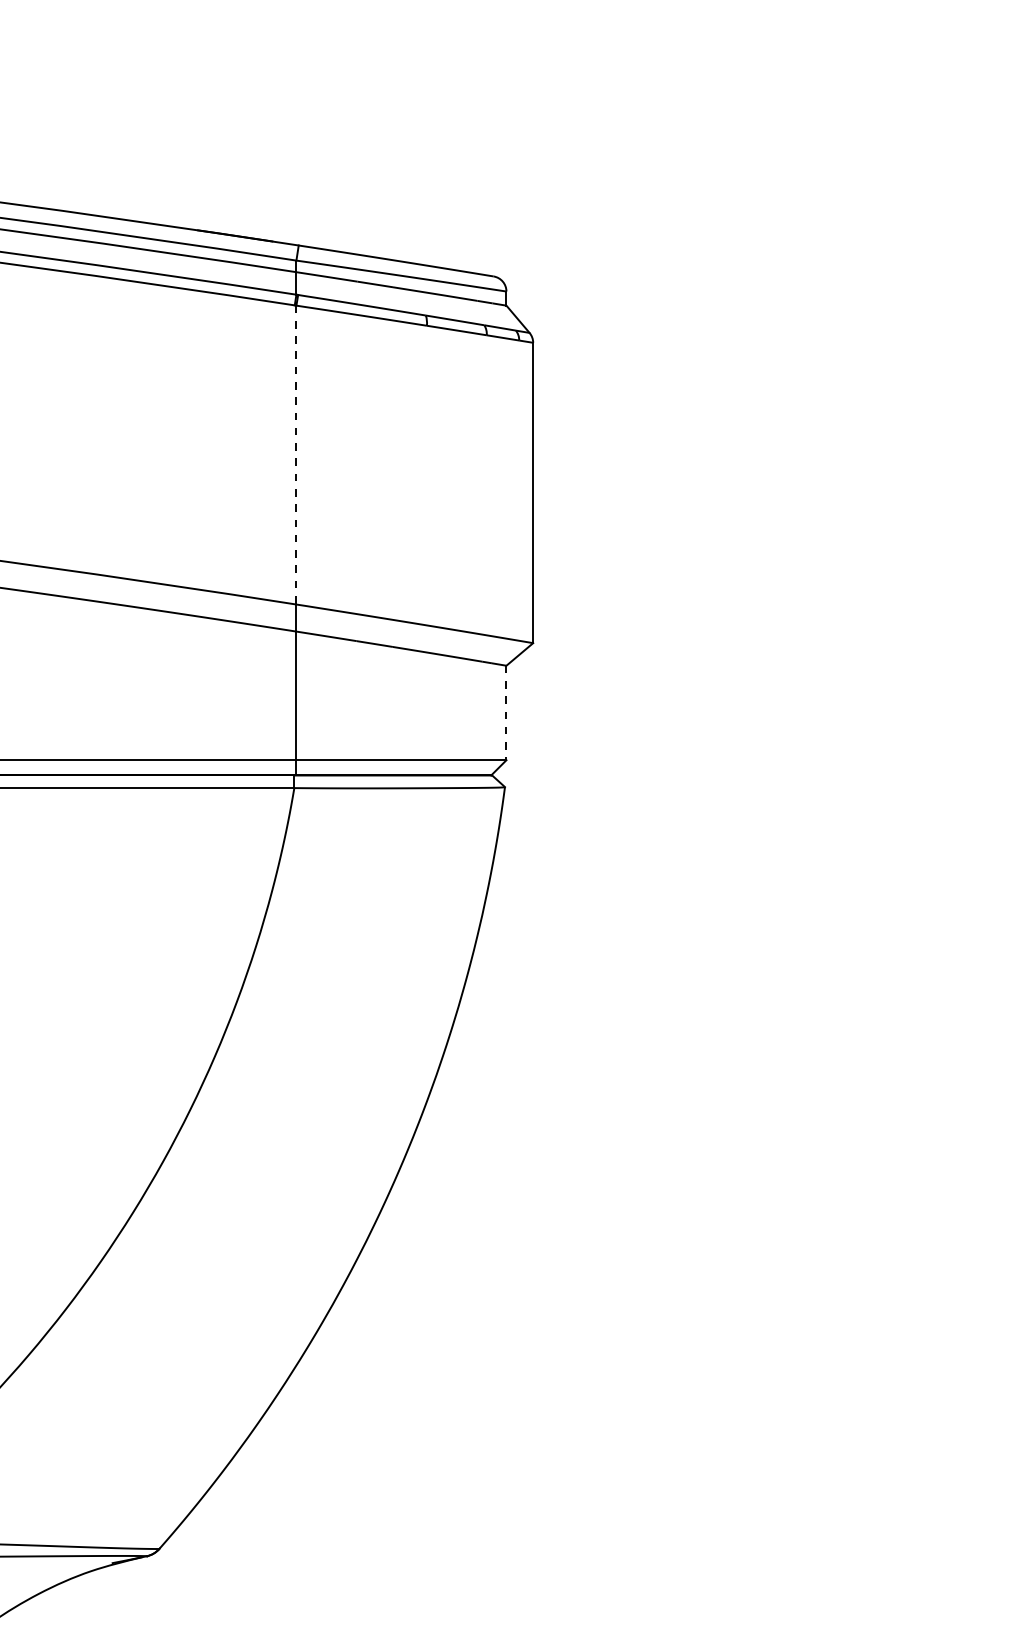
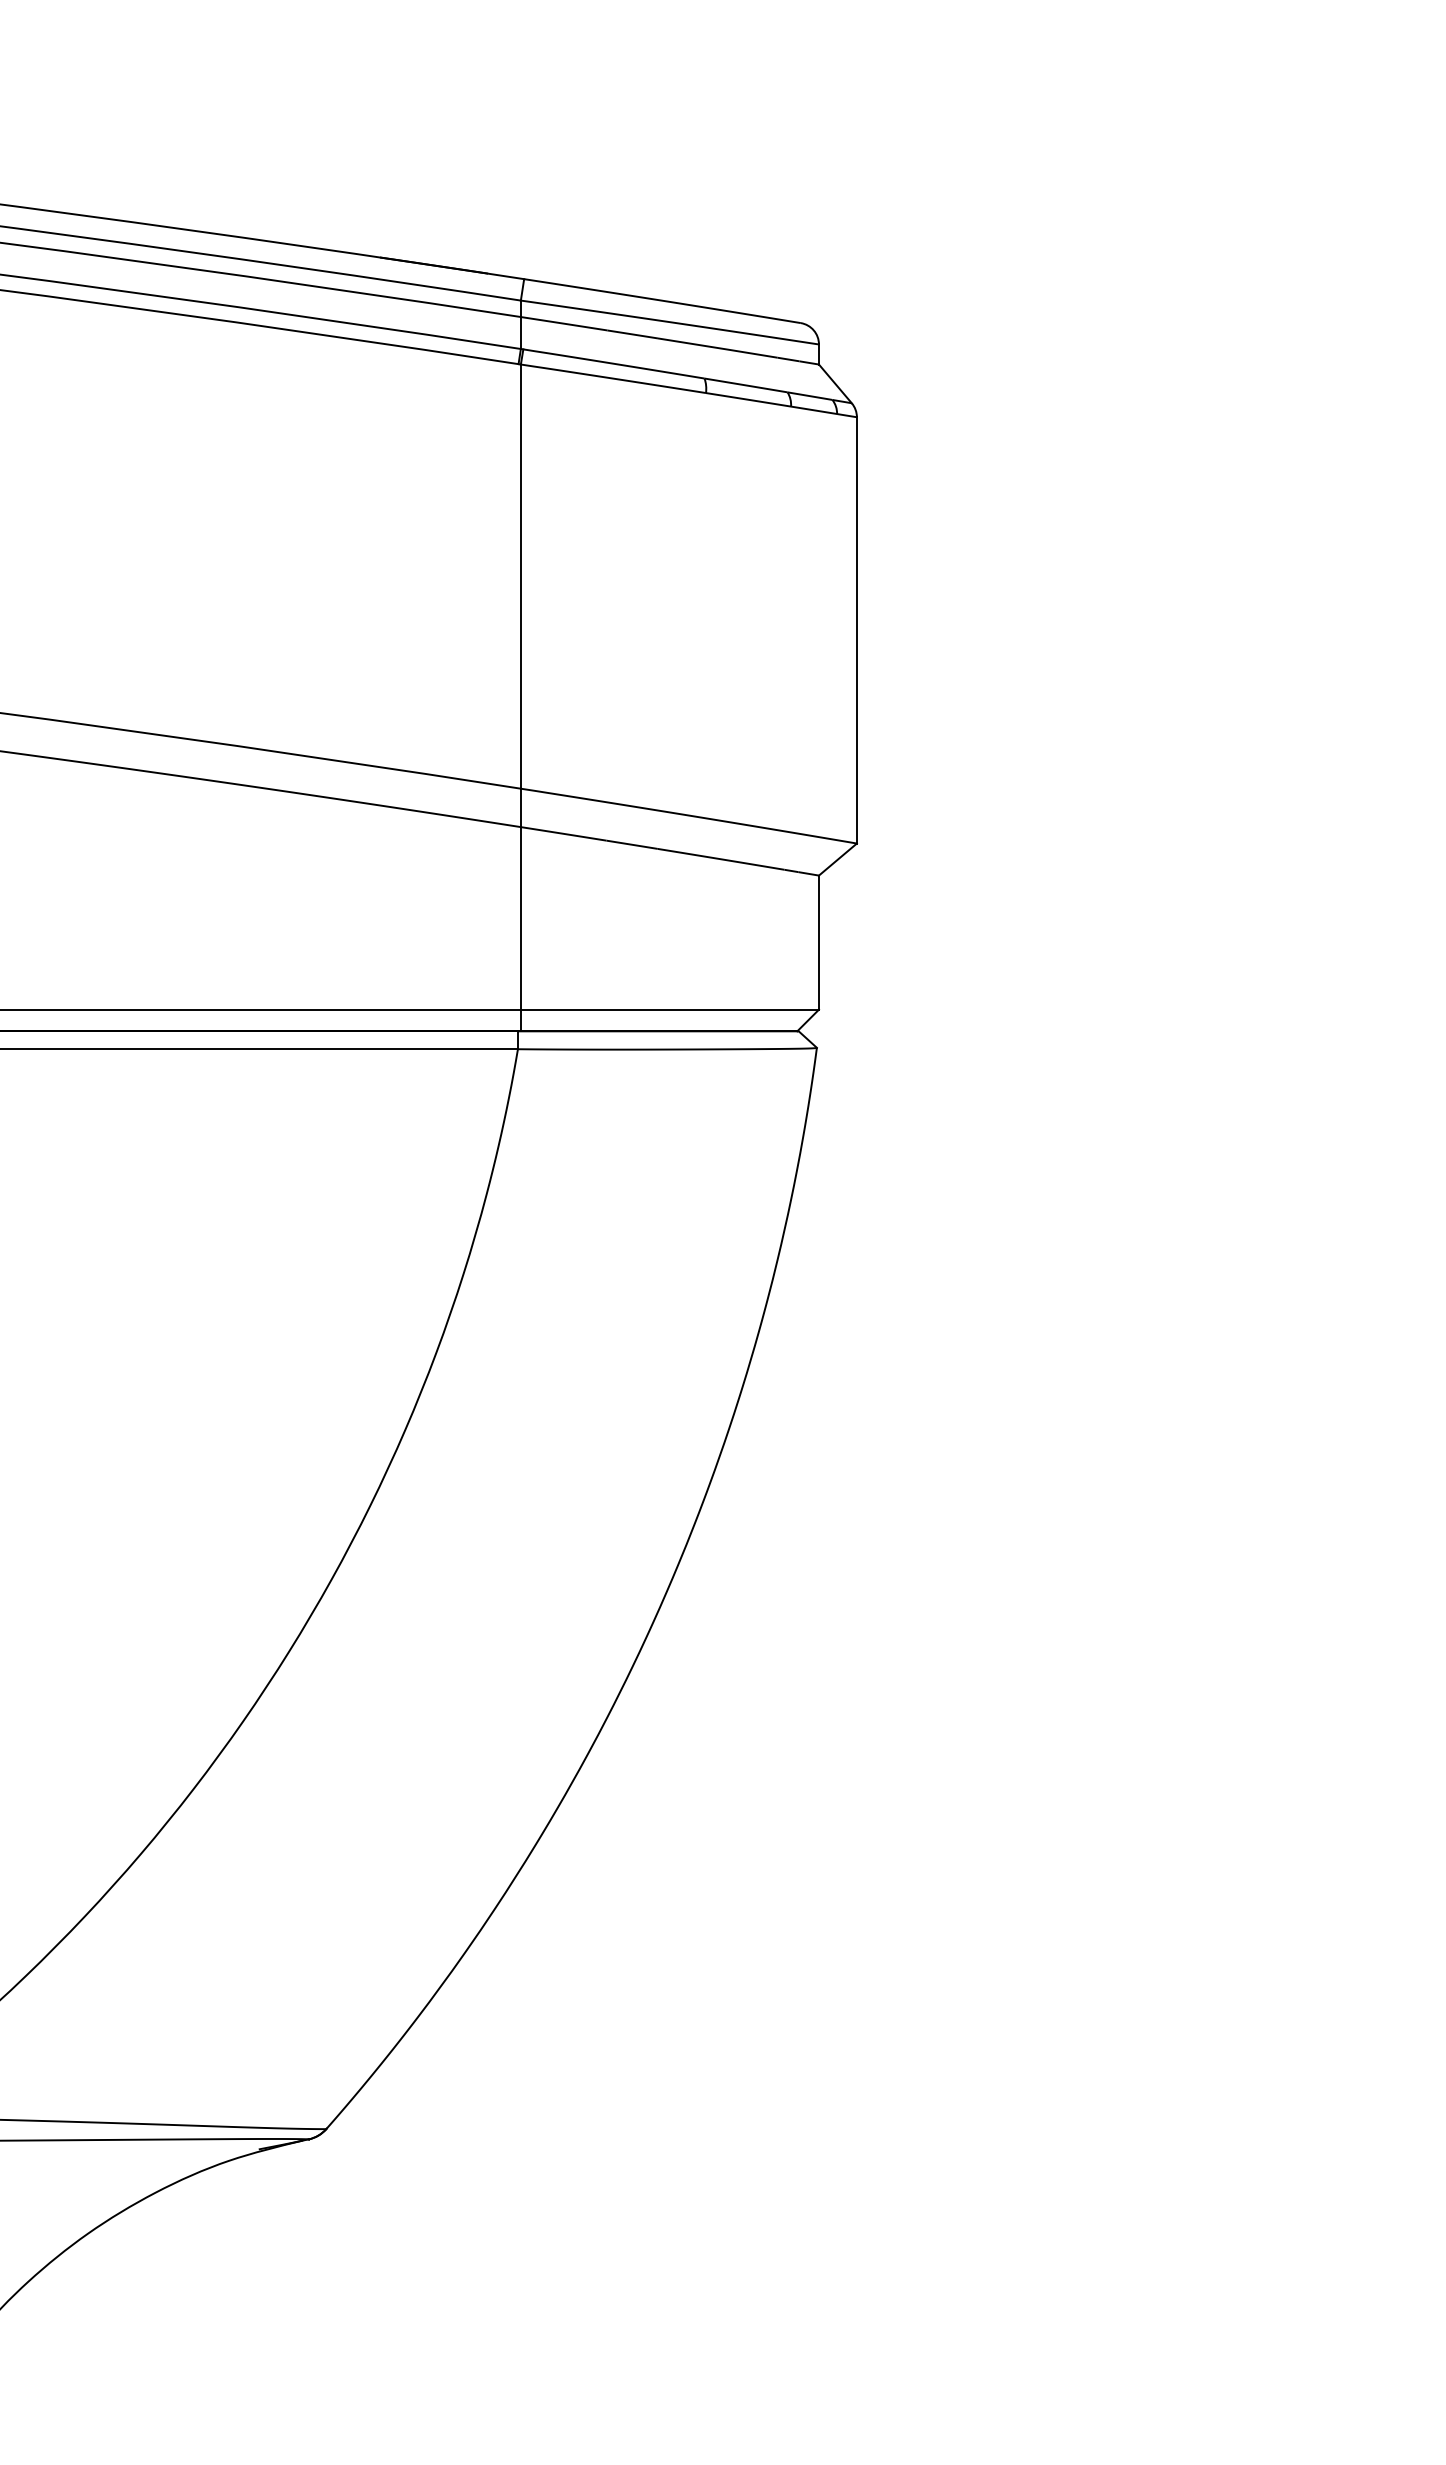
line: (296, 455) -> (520, 577), dashed -> solid
line: (506, 713) -> (818, 943), dashed -> solid

